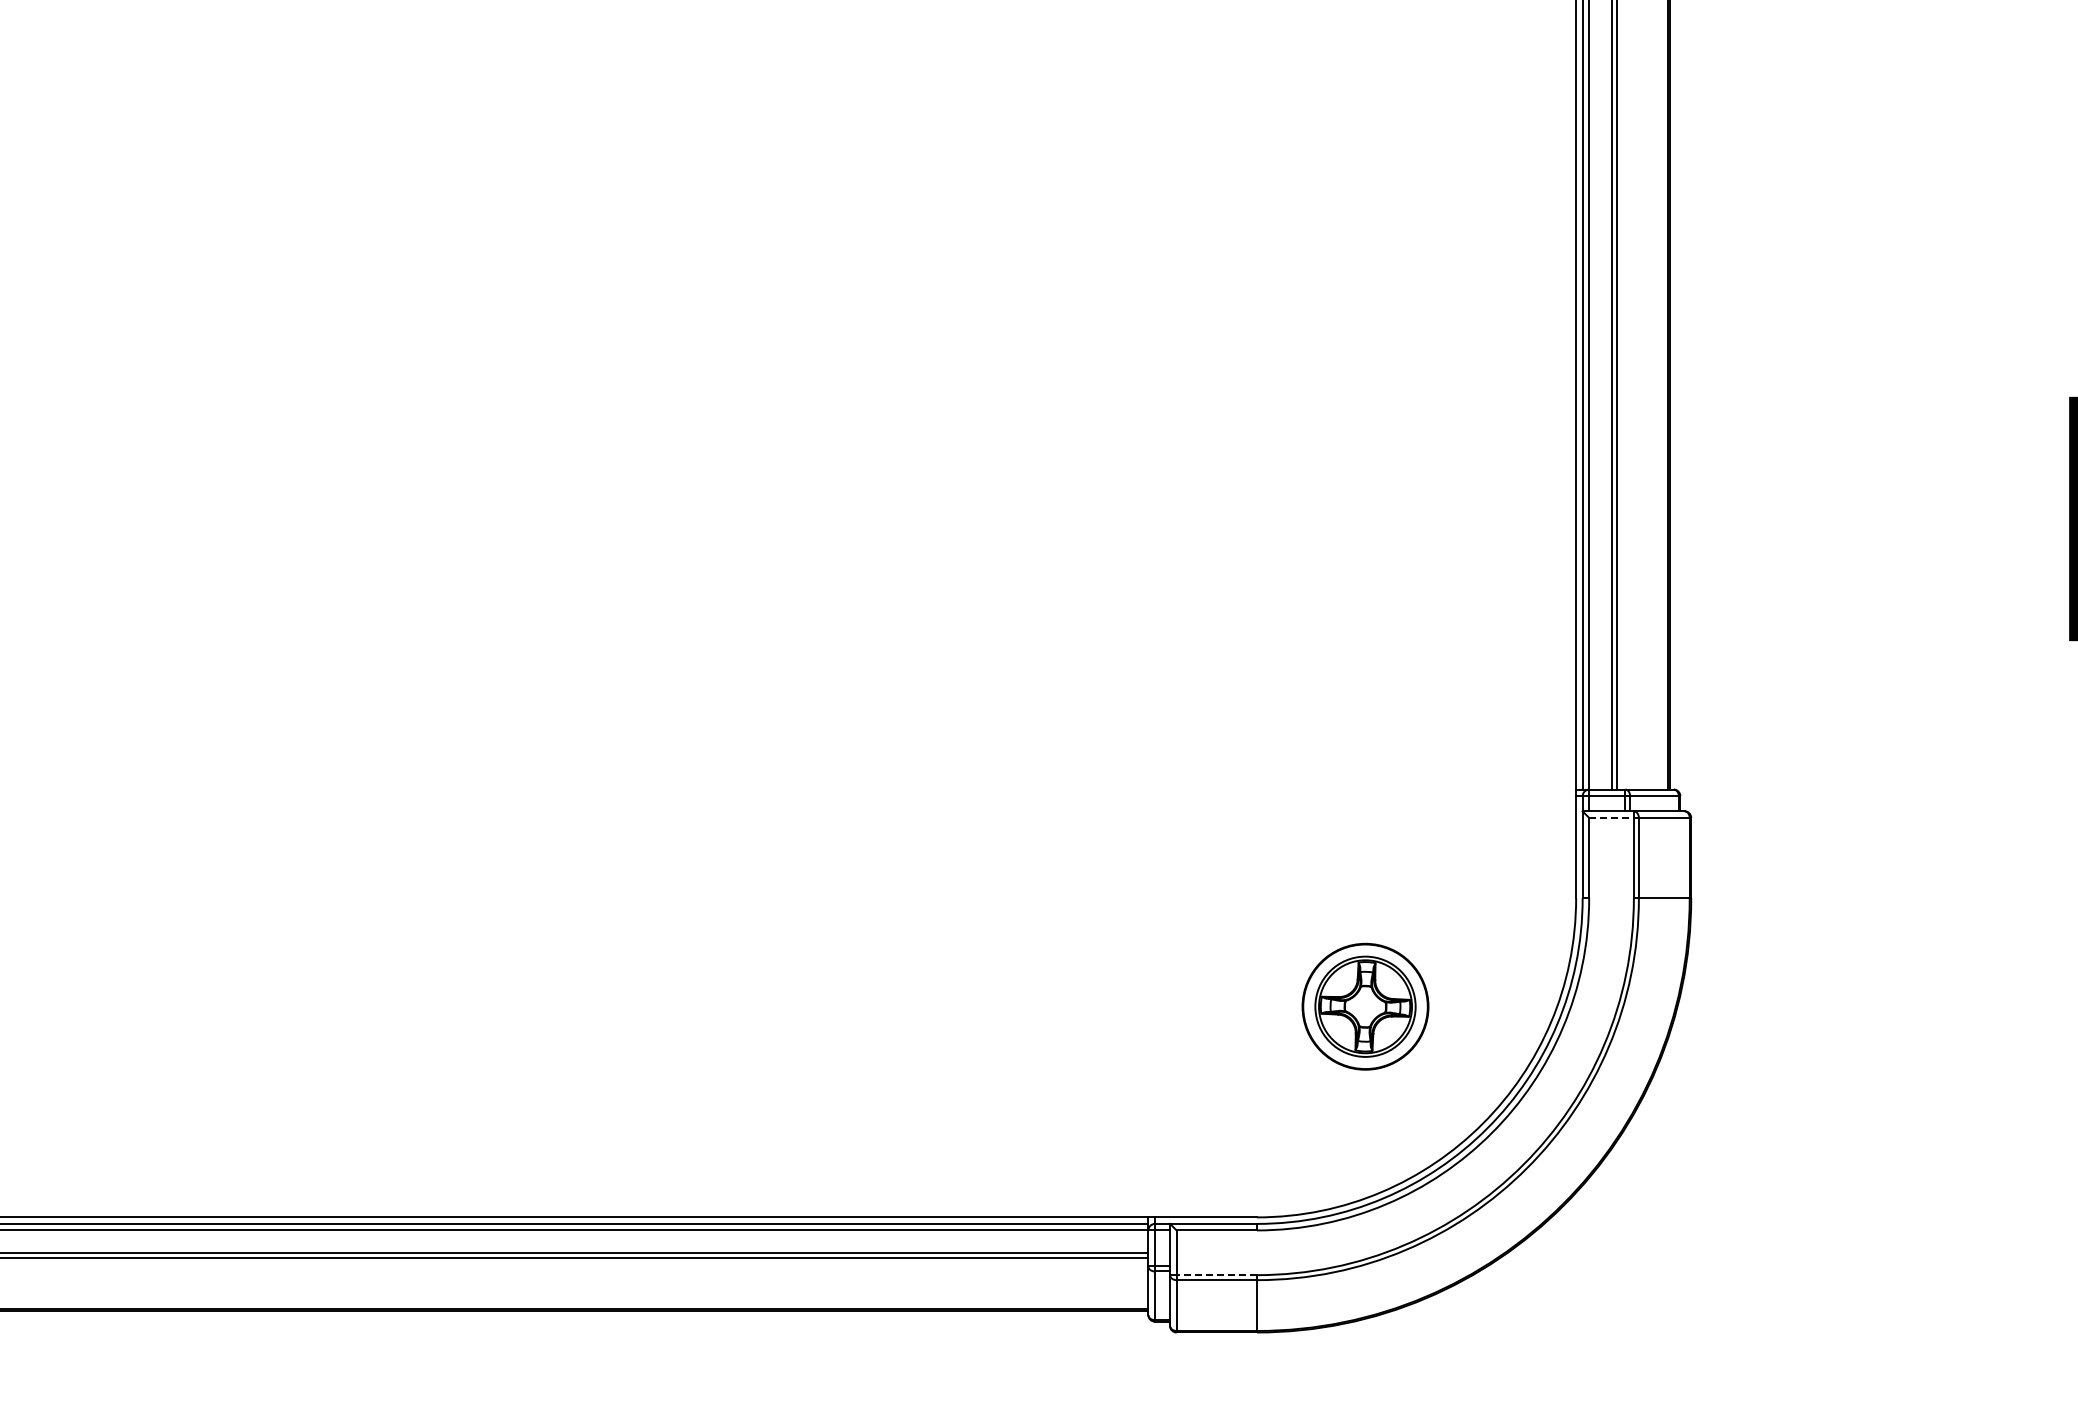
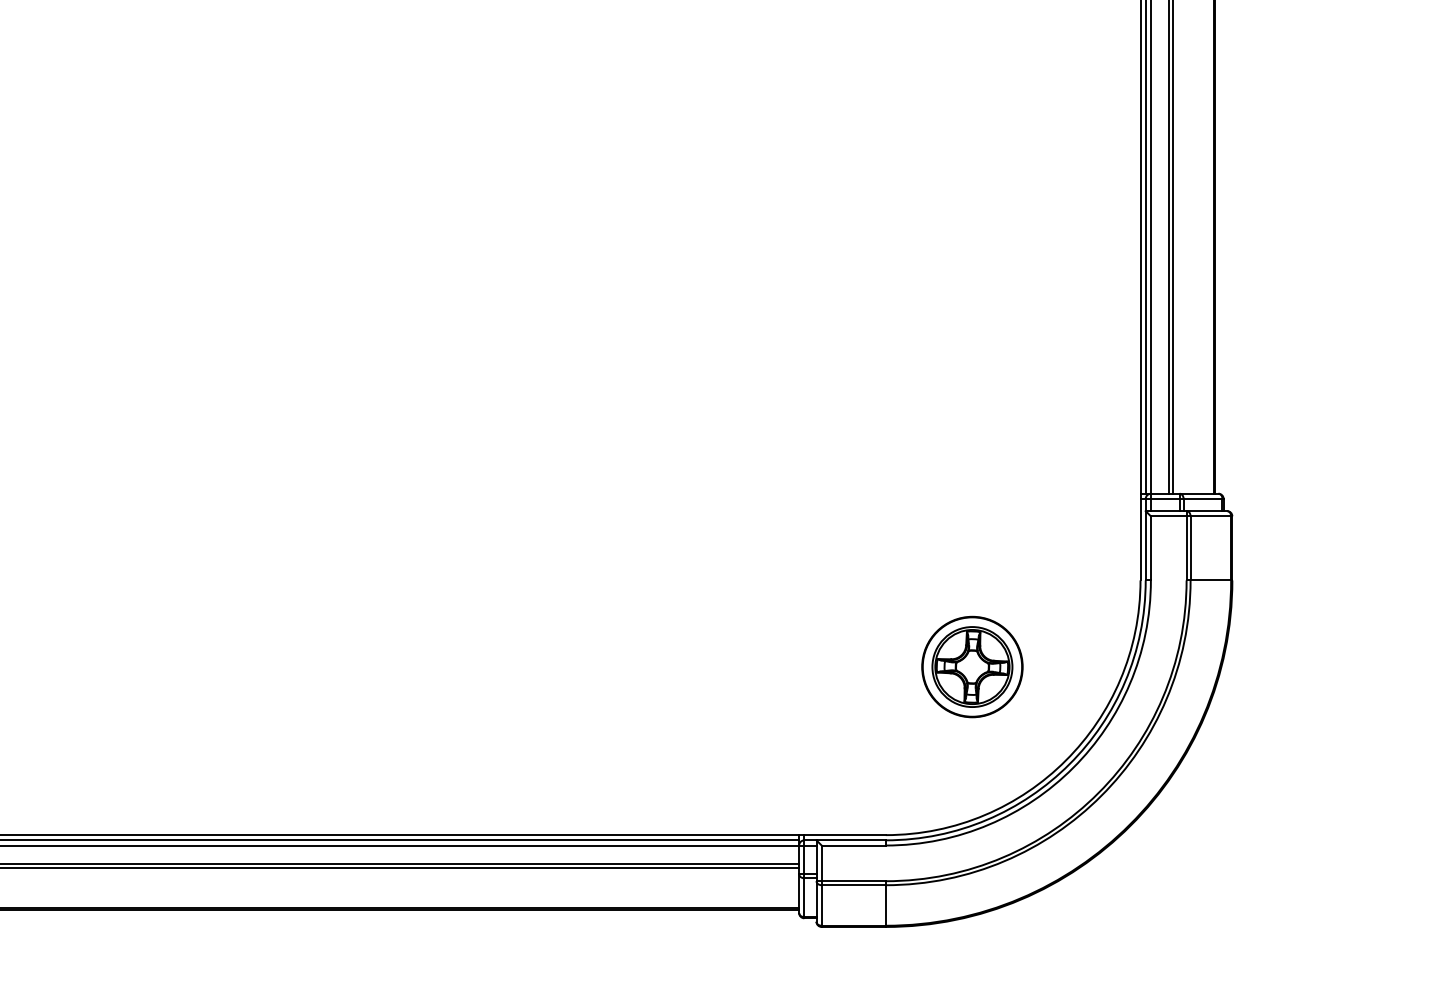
line: (1612, 817) -> (1169, 516), dashed -> solid
line: (1216, 1275) -> (853, 881), dashed -> solid

